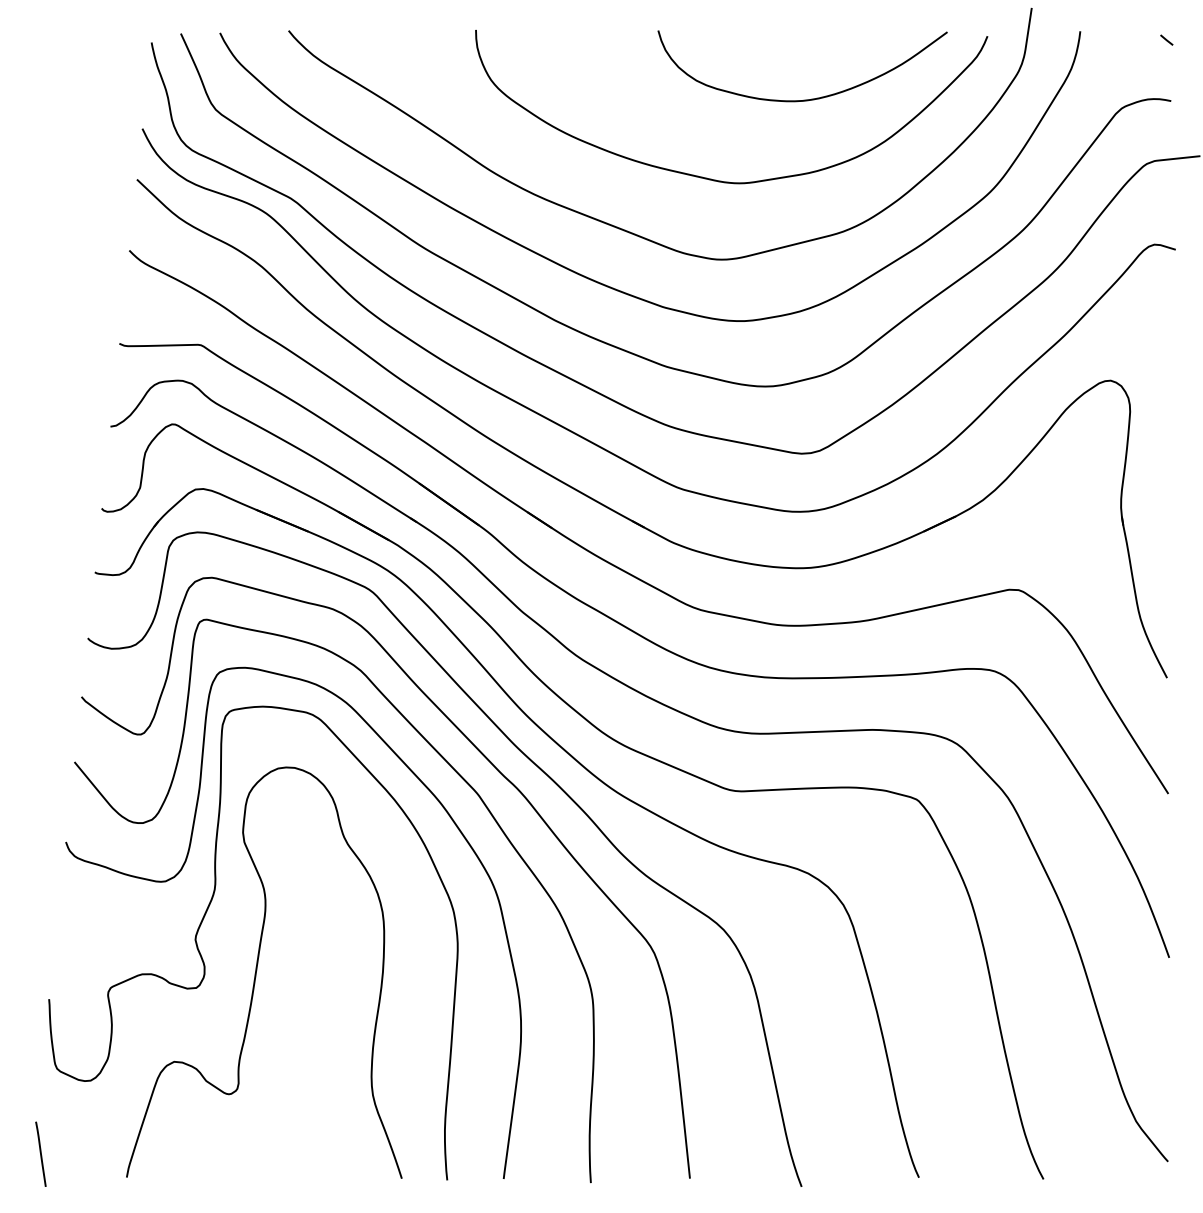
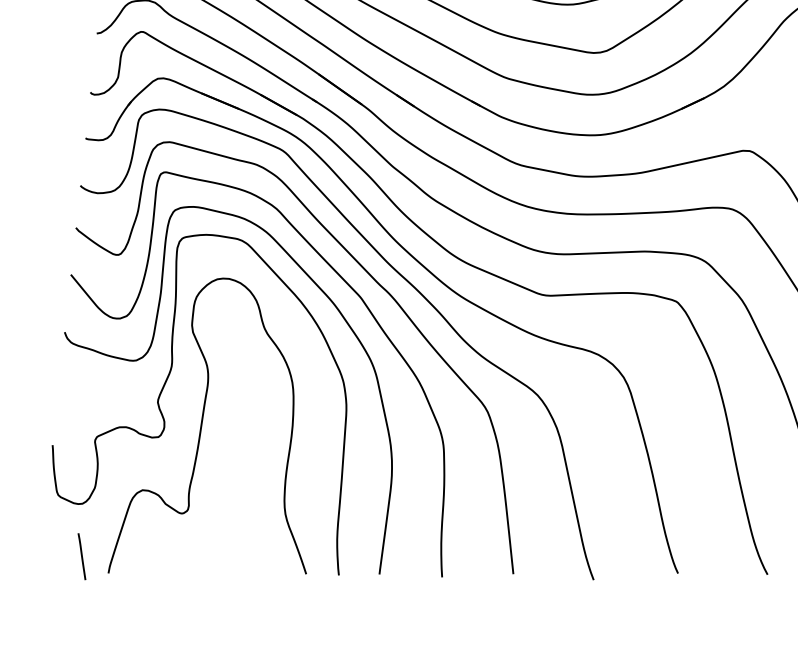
line: (40, 1153) -> (81, 556), moved

